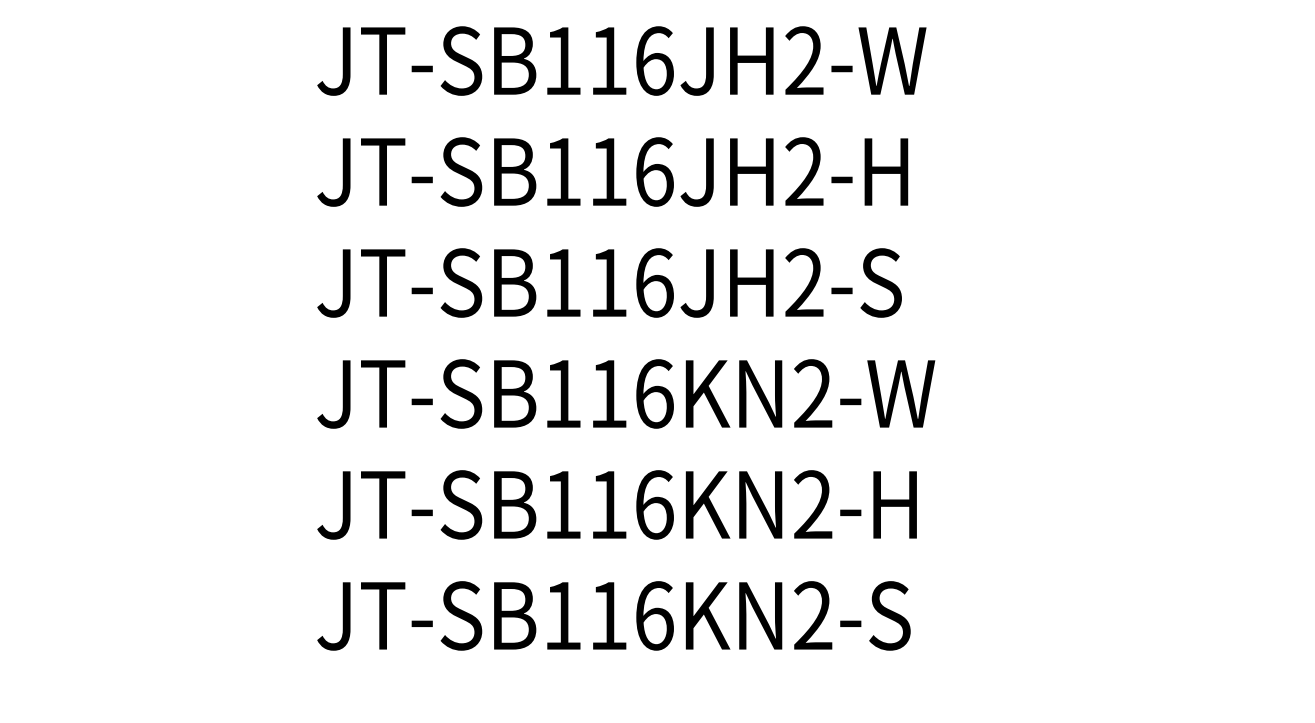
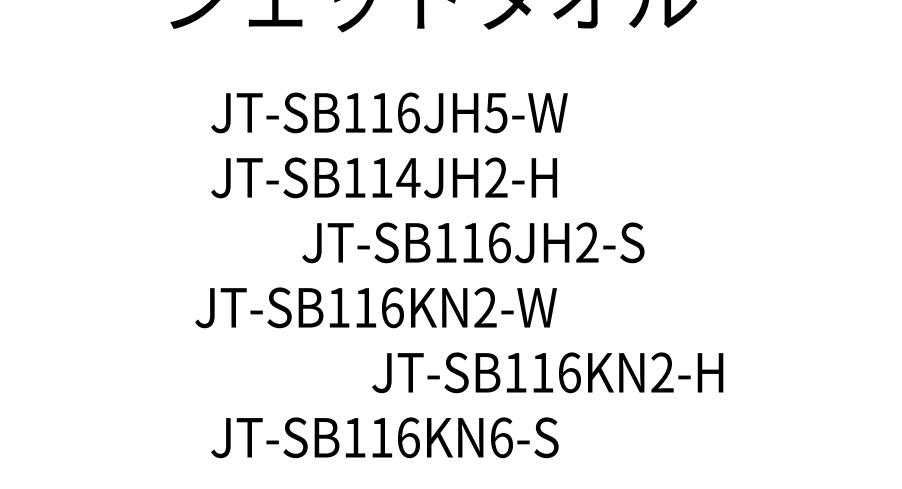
text: (802, 60) -> (495, 112), JT-SB116JH2-W -> JT-SB116JH5-W
text: (654, 171) -> (408, 177), JT-SB116JH2-H -> JT-SB114JH2-H
text: (609, 282) -> (473, 242), moved
text: (625, 393) -> (375, 307), moved
text: (616, 504) -> (547, 372), moved
text: (813, 615) -> (501, 437), JT-SB116KN2-S -> JT-SB116KN6-S

